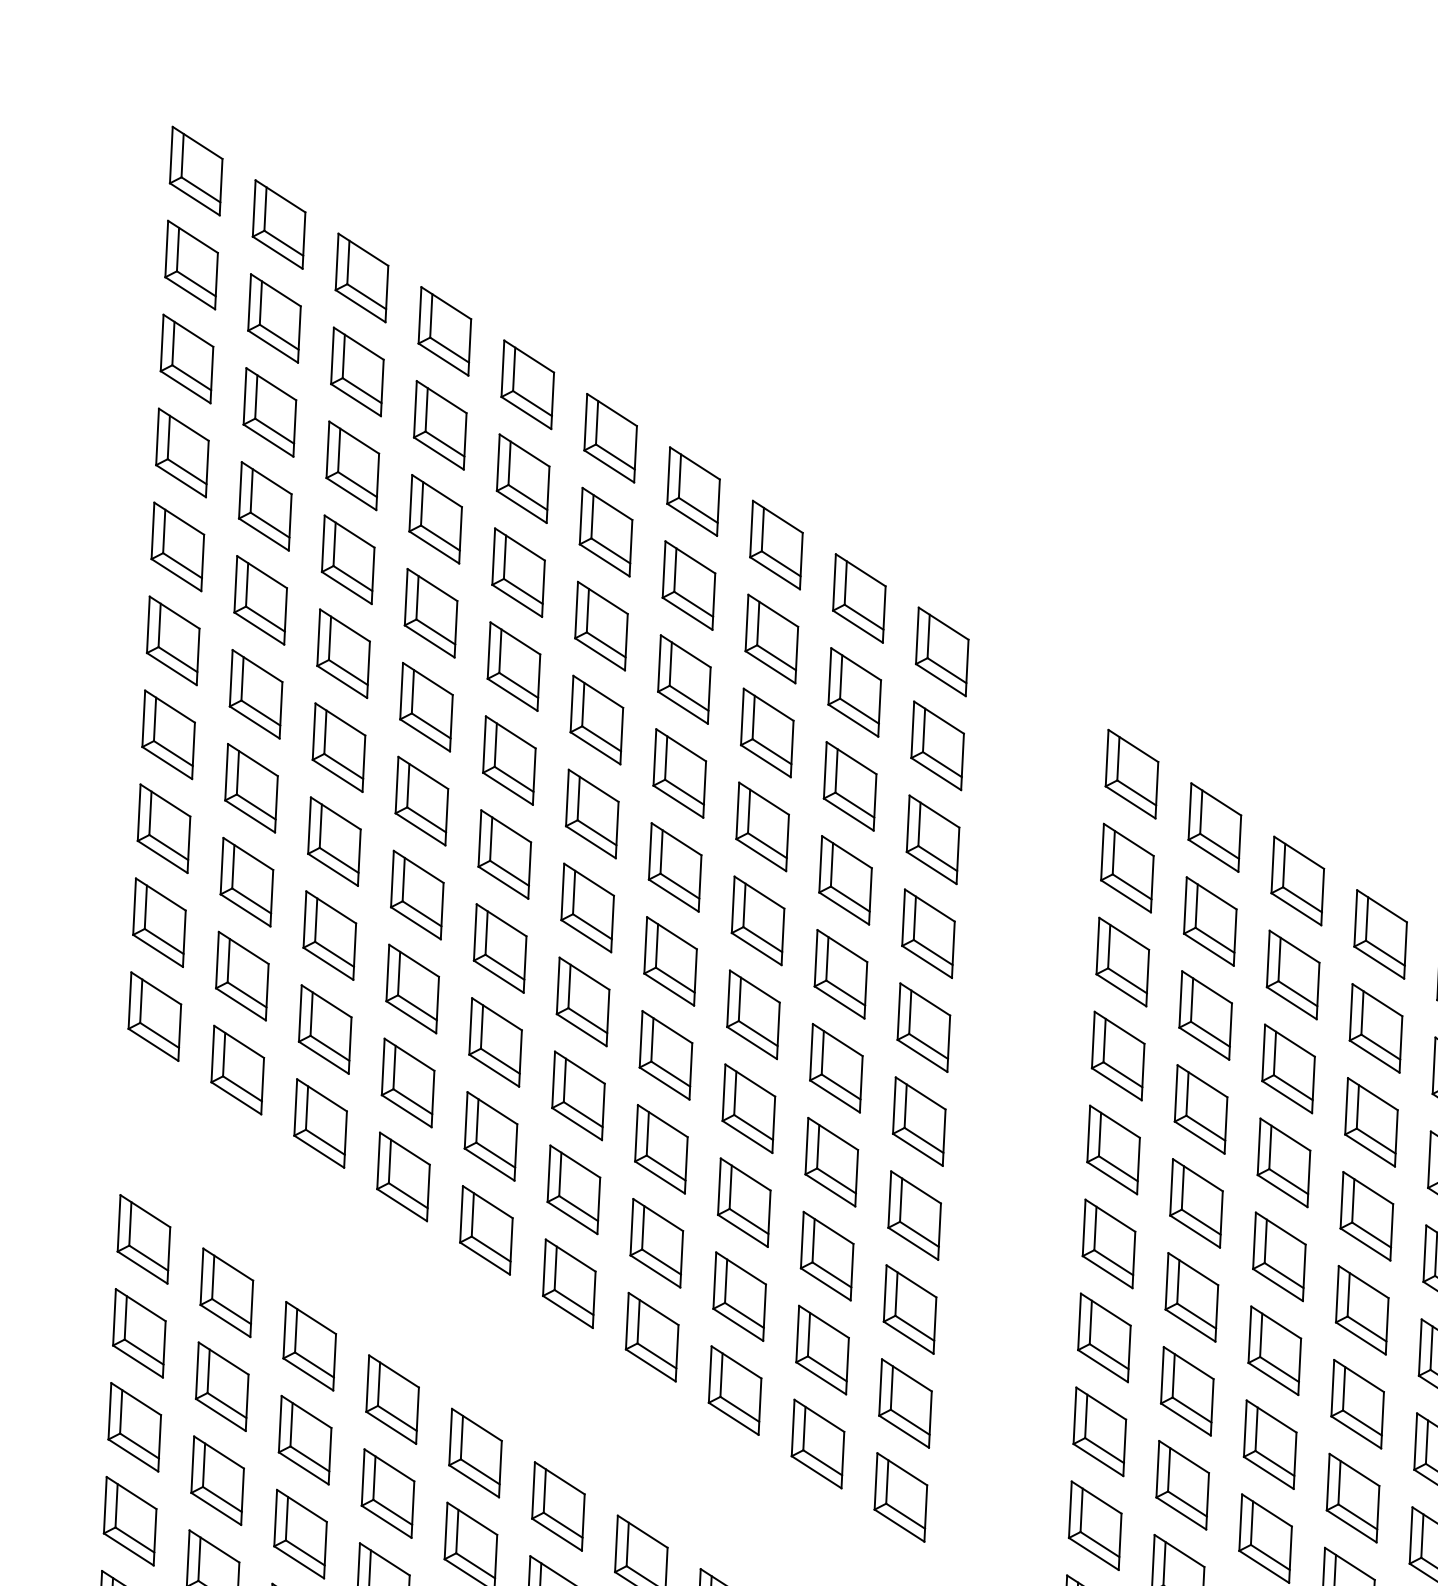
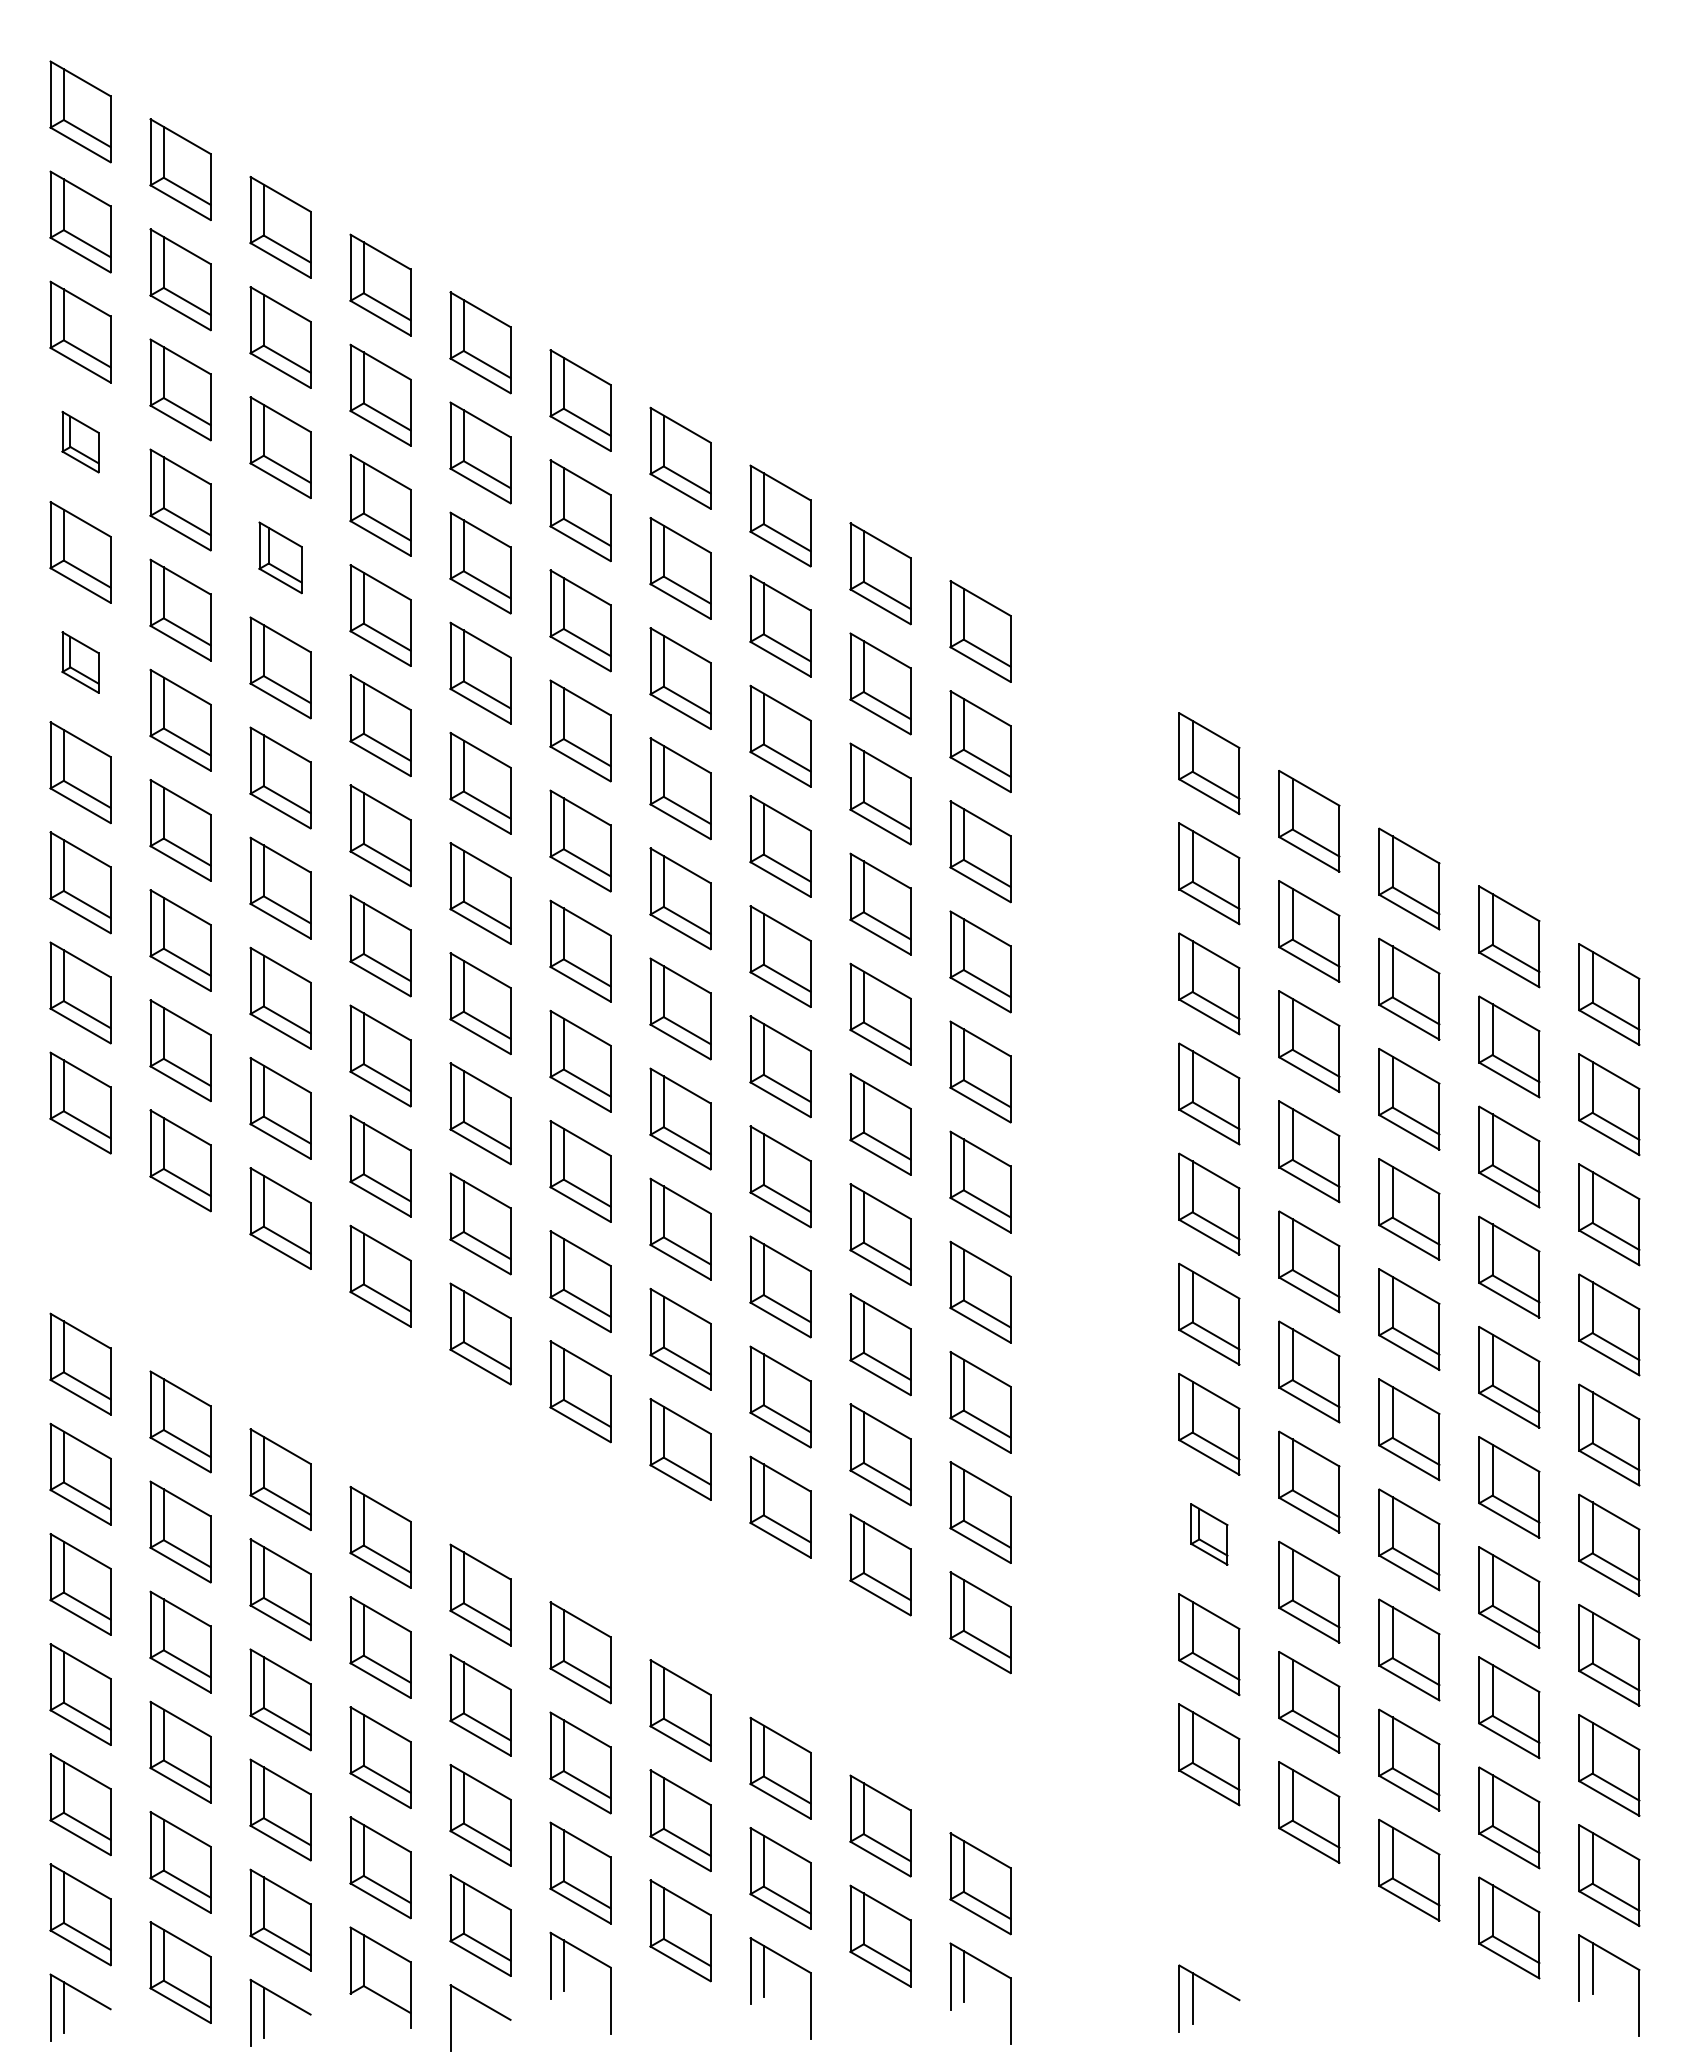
part: (182, 452) -> (80, 441), size x0.6
part: (348, 559) -> (280, 557), size x0.7
part: (173, 640) -> (80, 662), size x0.6
part: (1099, 1431) -> (1209, 1534), size x0.6

